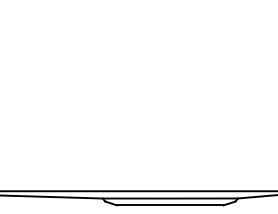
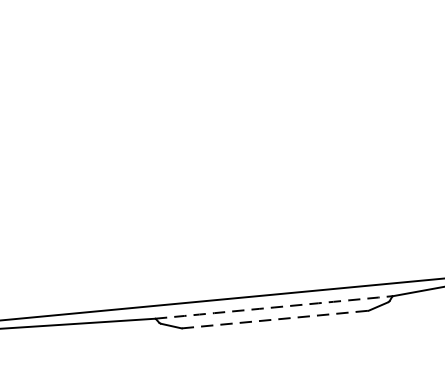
arc: (170, 198) -> (274, 307), solid -> dashed
line: (170, 205) -> (275, 319), solid -> dashed

